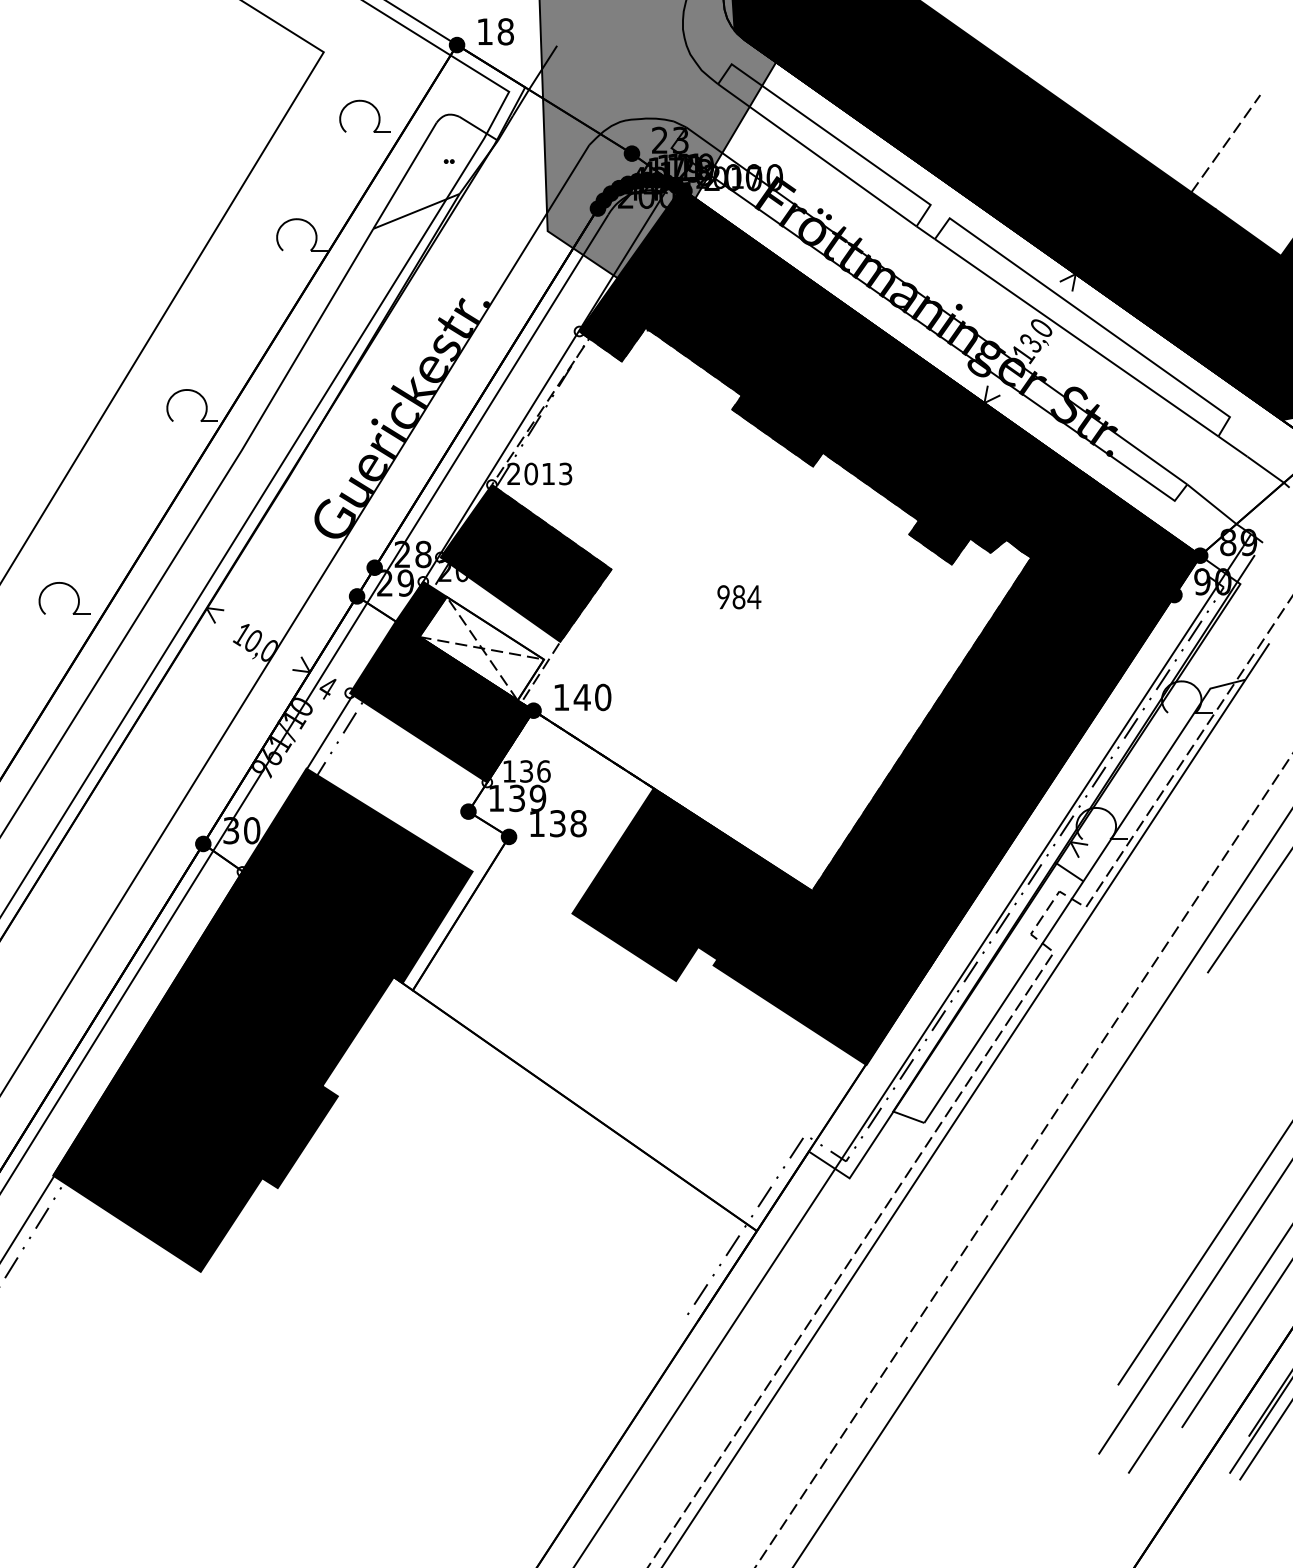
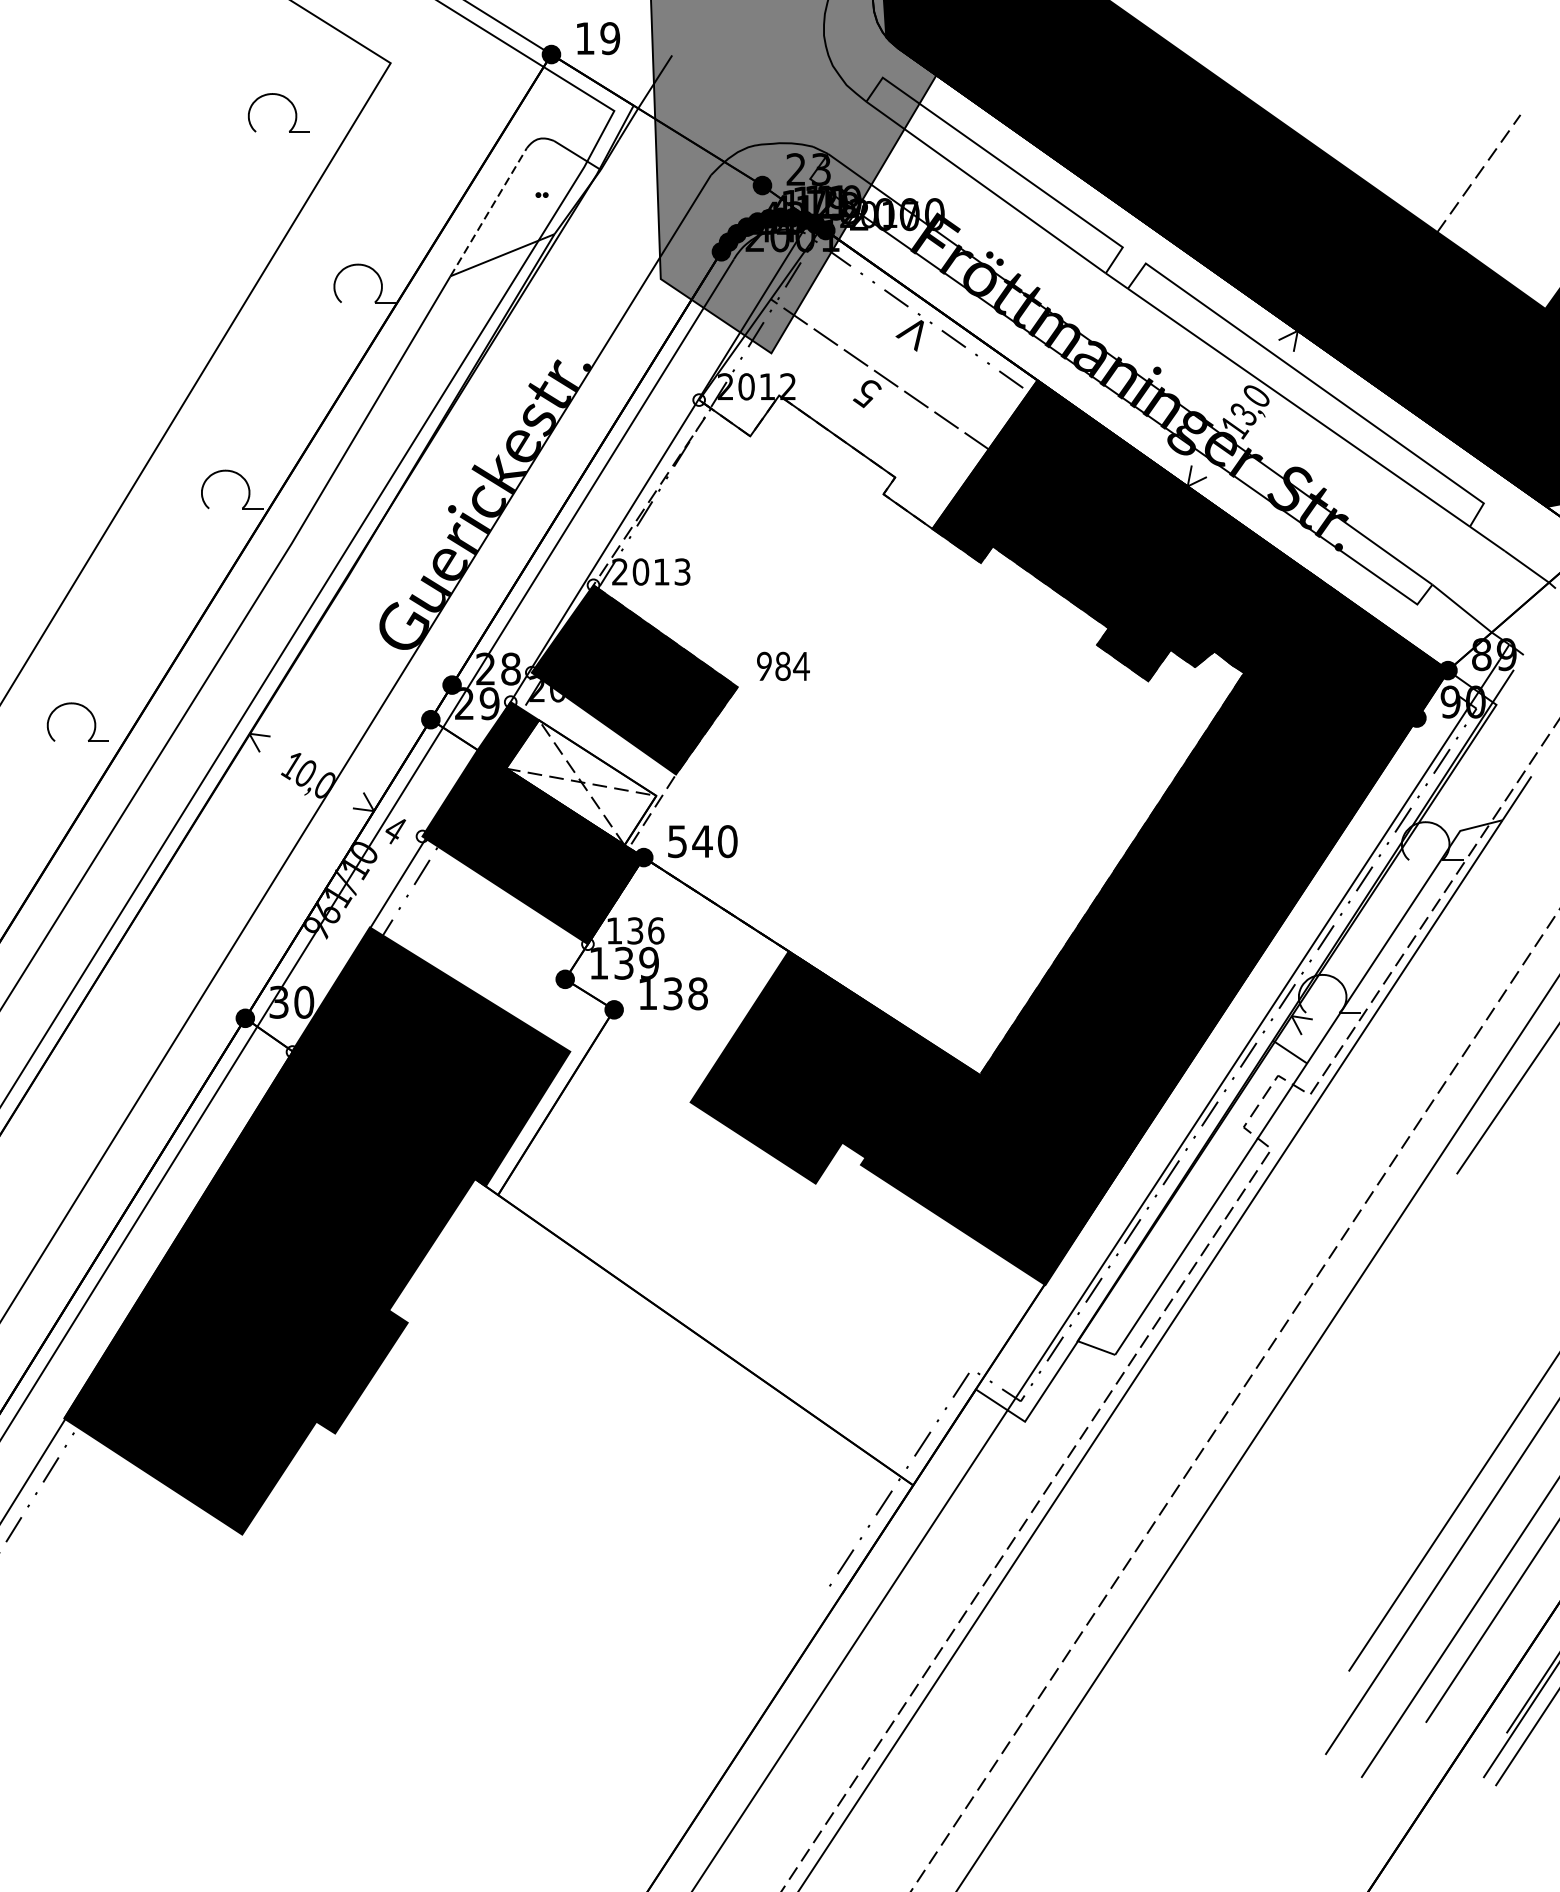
text: (505, 31) -> (609, 38), 18 -> 19
part: (372, 106) -> (287, 100), moved
line: (405, 175) -> (489, 211), solid -> dashed
fill: (719, 313) -> (868, 378), removed
text: (739, 597) -> (783, 666), moved
text: (561, 697) -> (677, 841), 140 -> 540

